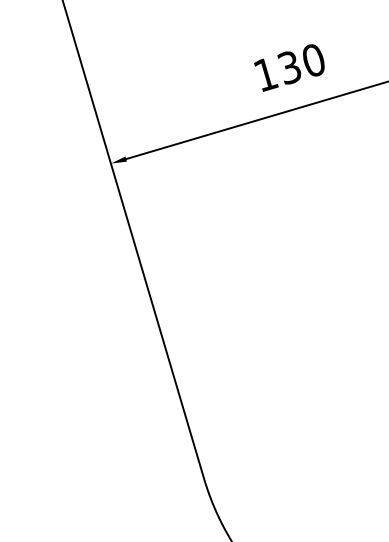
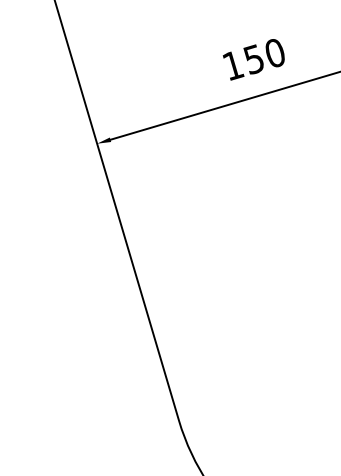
text: (289, 67) -> (253, 59), 130 -> 150

